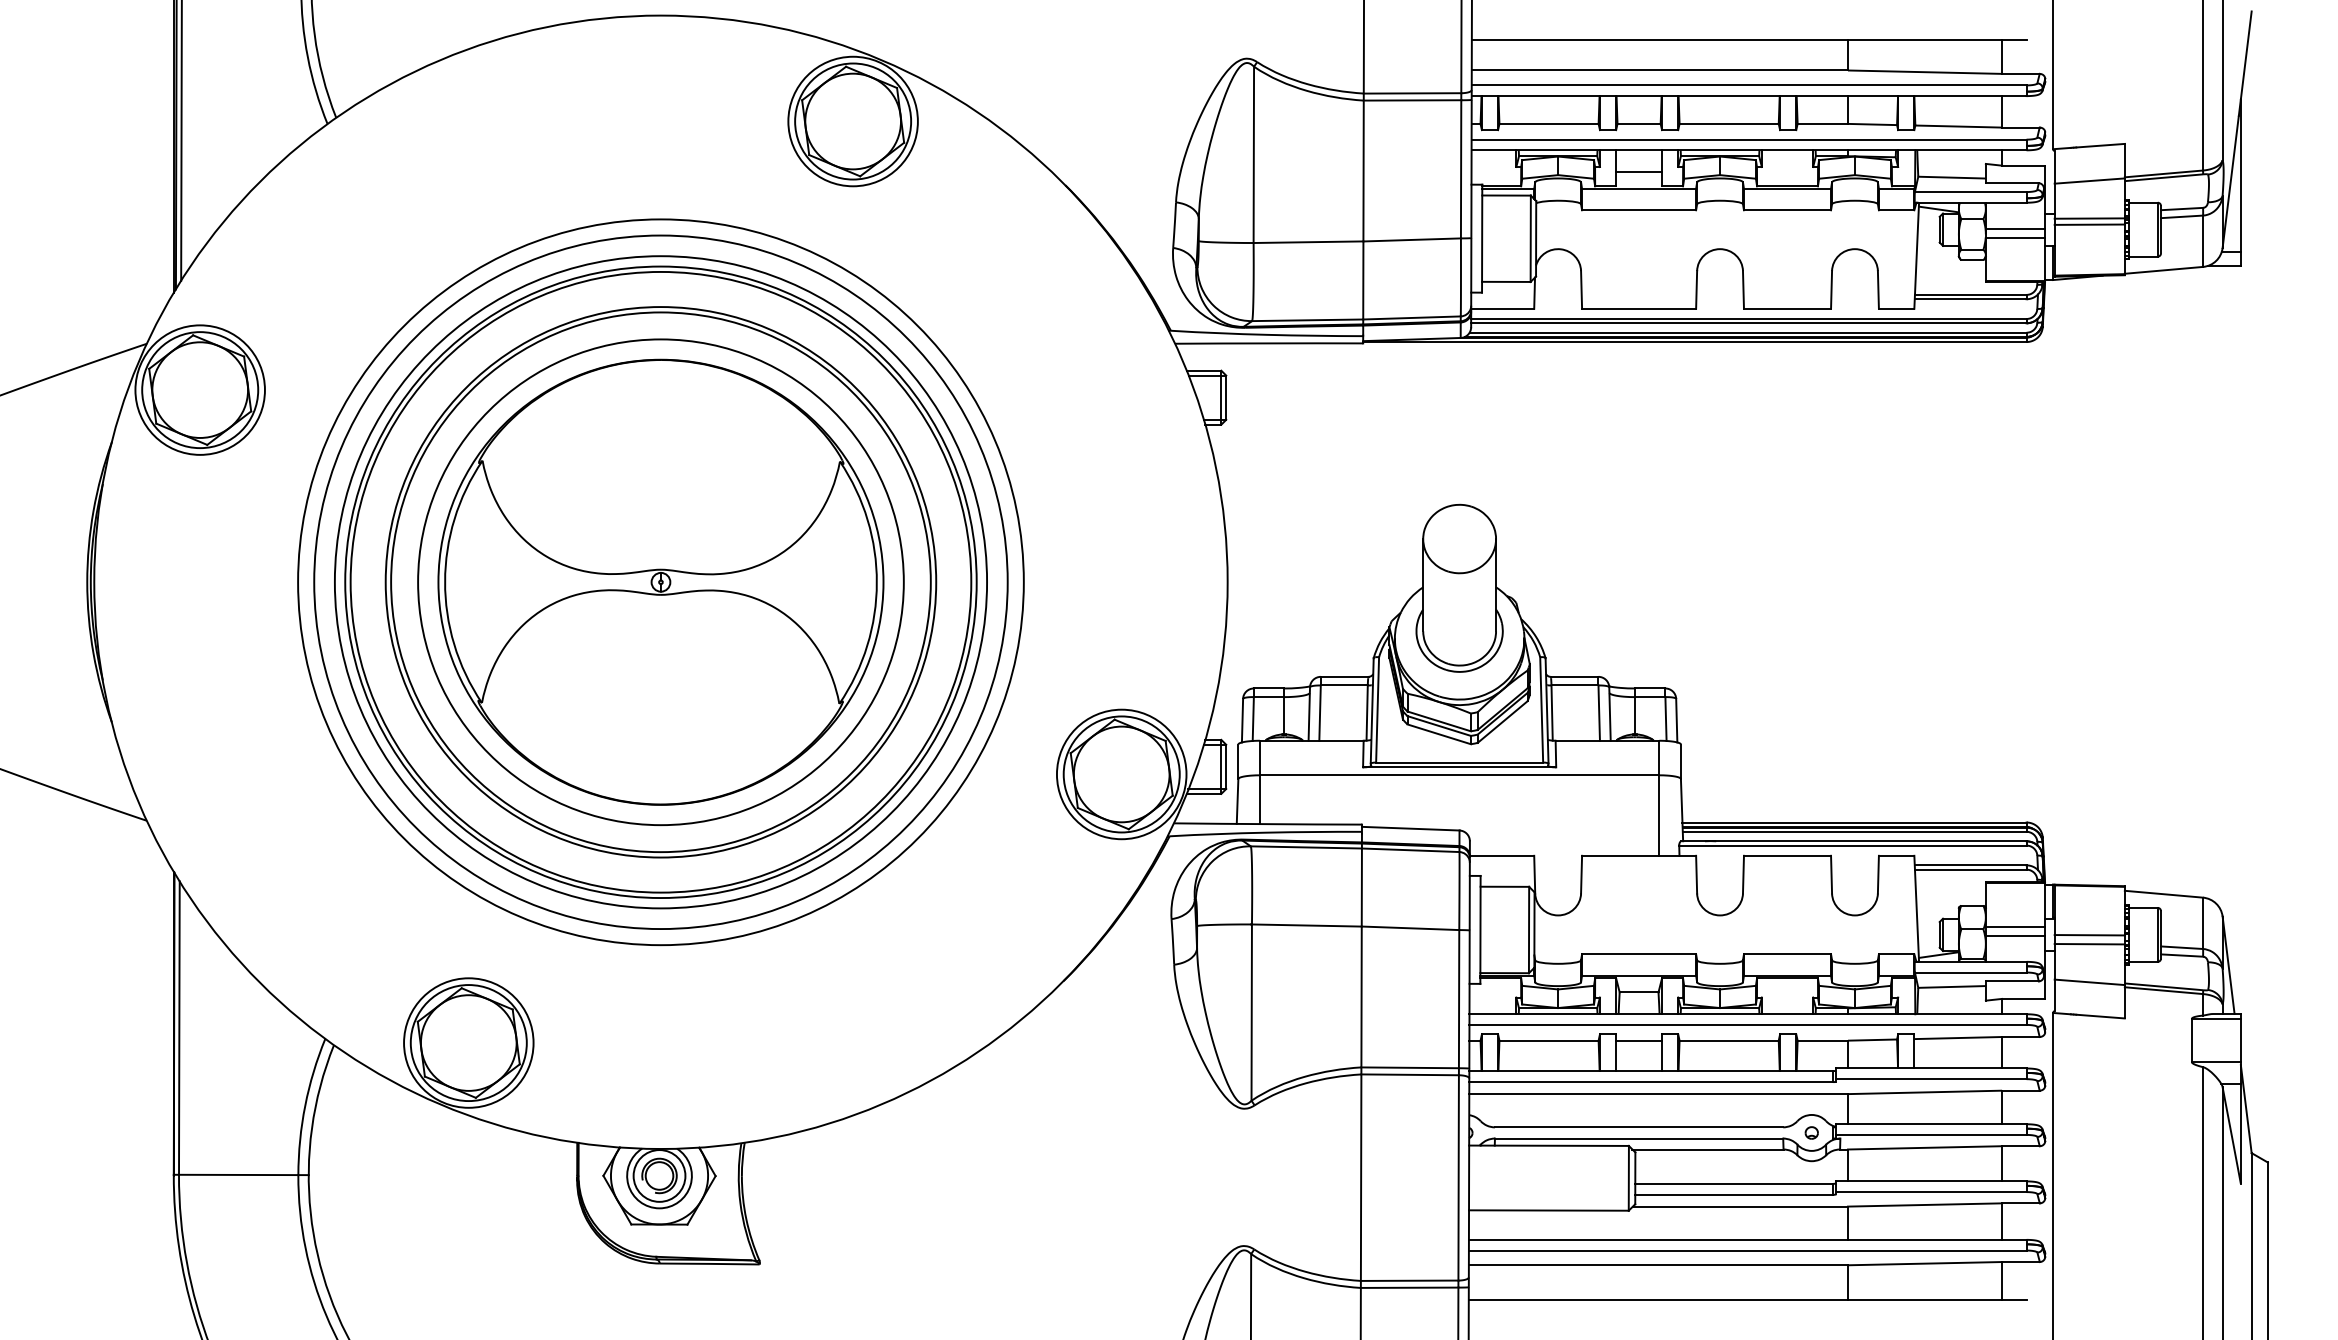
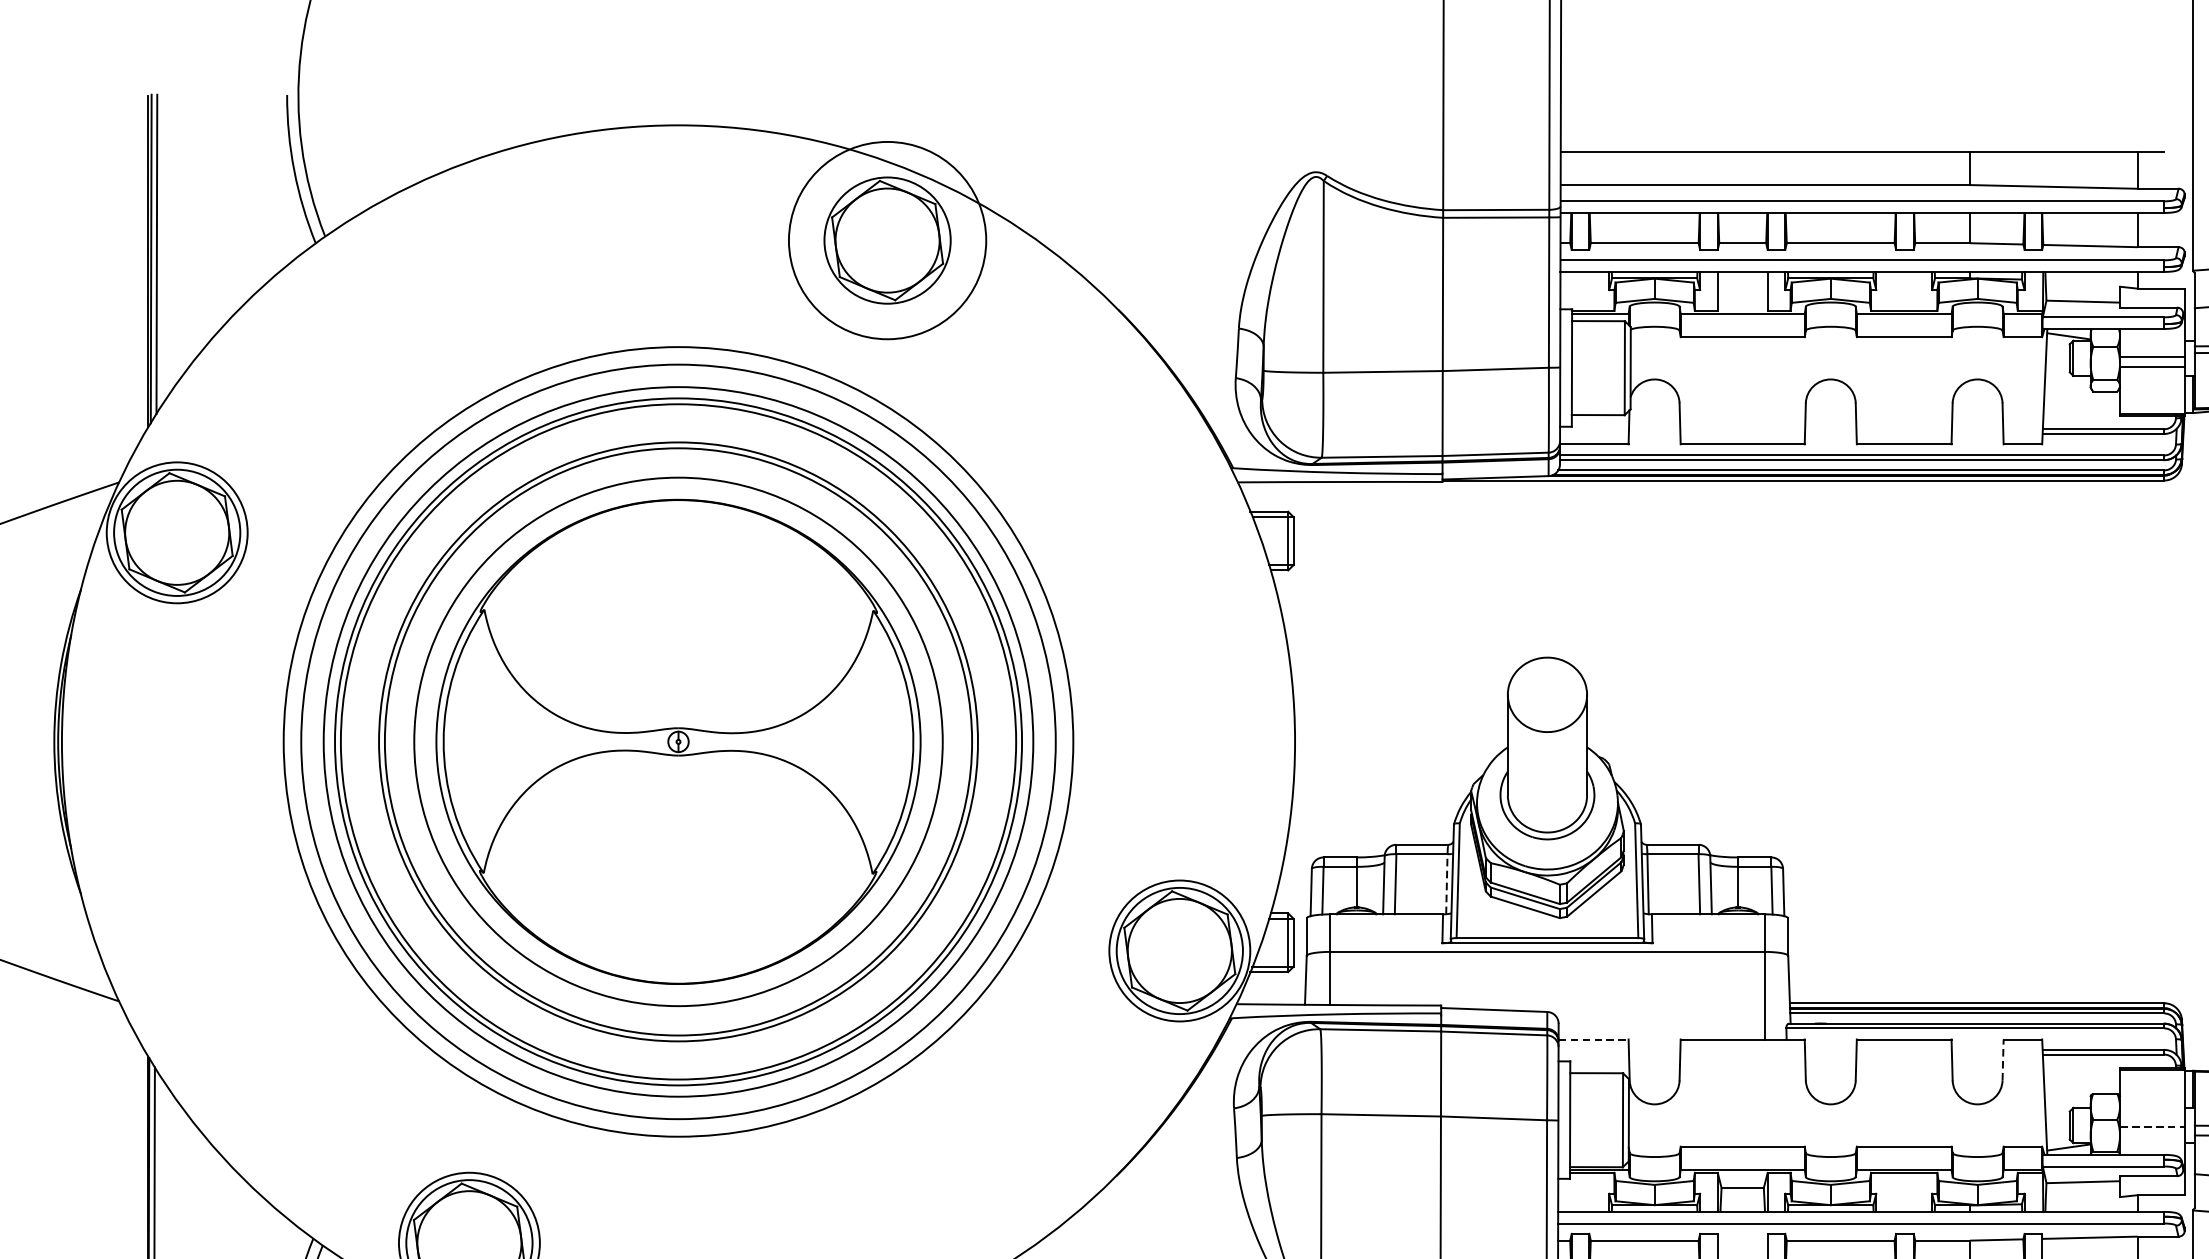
circle: (852, 121) -> (886, 240), size x1.4
line: (1639, 172) -> (1743, 296), removed
line: (1367, 713) -> (1447, 884), solid -> dashed
line: (1502, 855) -> (1594, 1039), solid -> dashed
line: (1878, 874) -> (2003, 1059), solid -> dashed
line: (2015, 926) -> (2152, 1116), removed
line: (2015, 935) -> (2152, 1126), solid -> dashed
line: (1639, 1040) -> (1743, 1240), removed

